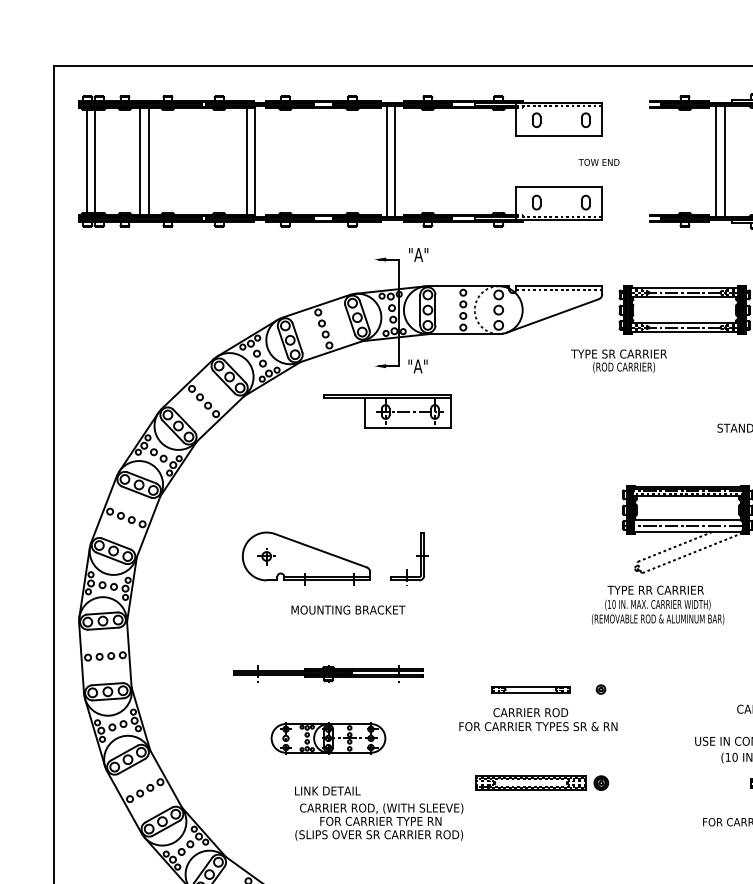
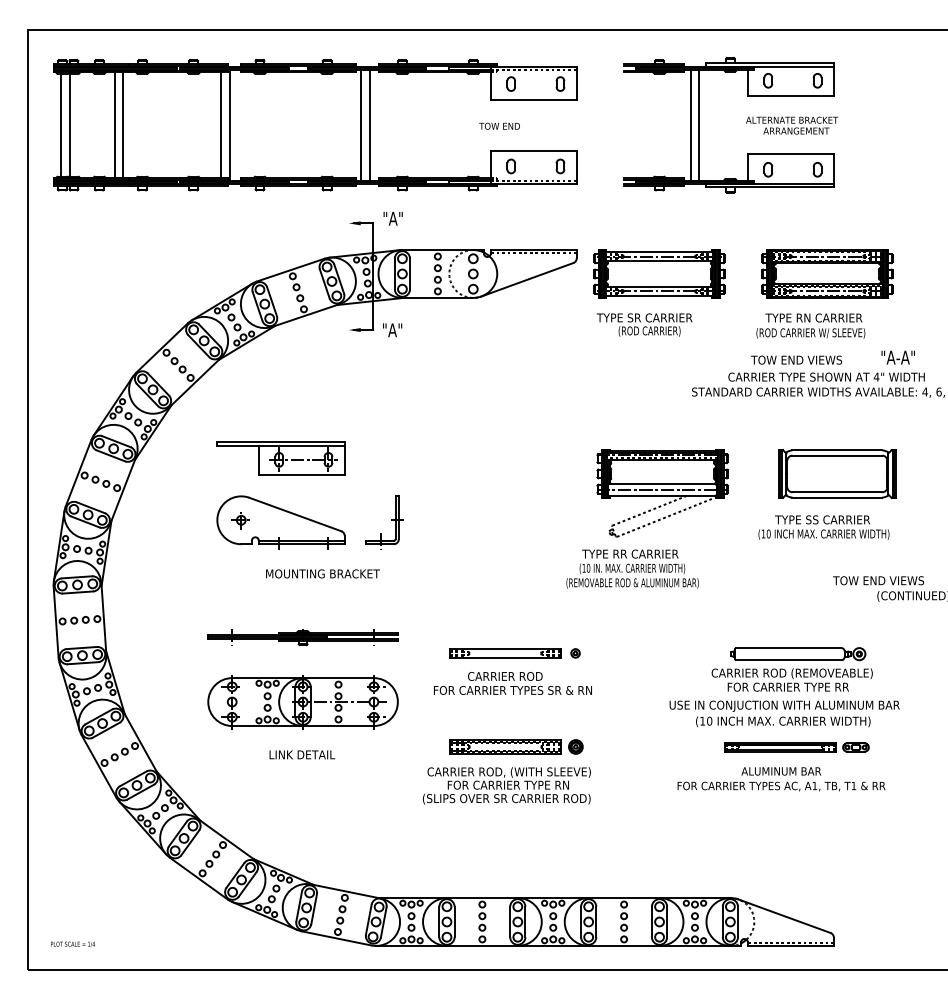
text: (598, 161) -> (499, 125), moved
text: (618, 360) -> (644, 324), moved
part: (386, 410) -> (280, 458), moved
part: (530, 689) -> (505, 653), size x1.43
part: (327, 738) -> (302, 702), size x1.67
text: (378, 821) -> (506, 785), moved

